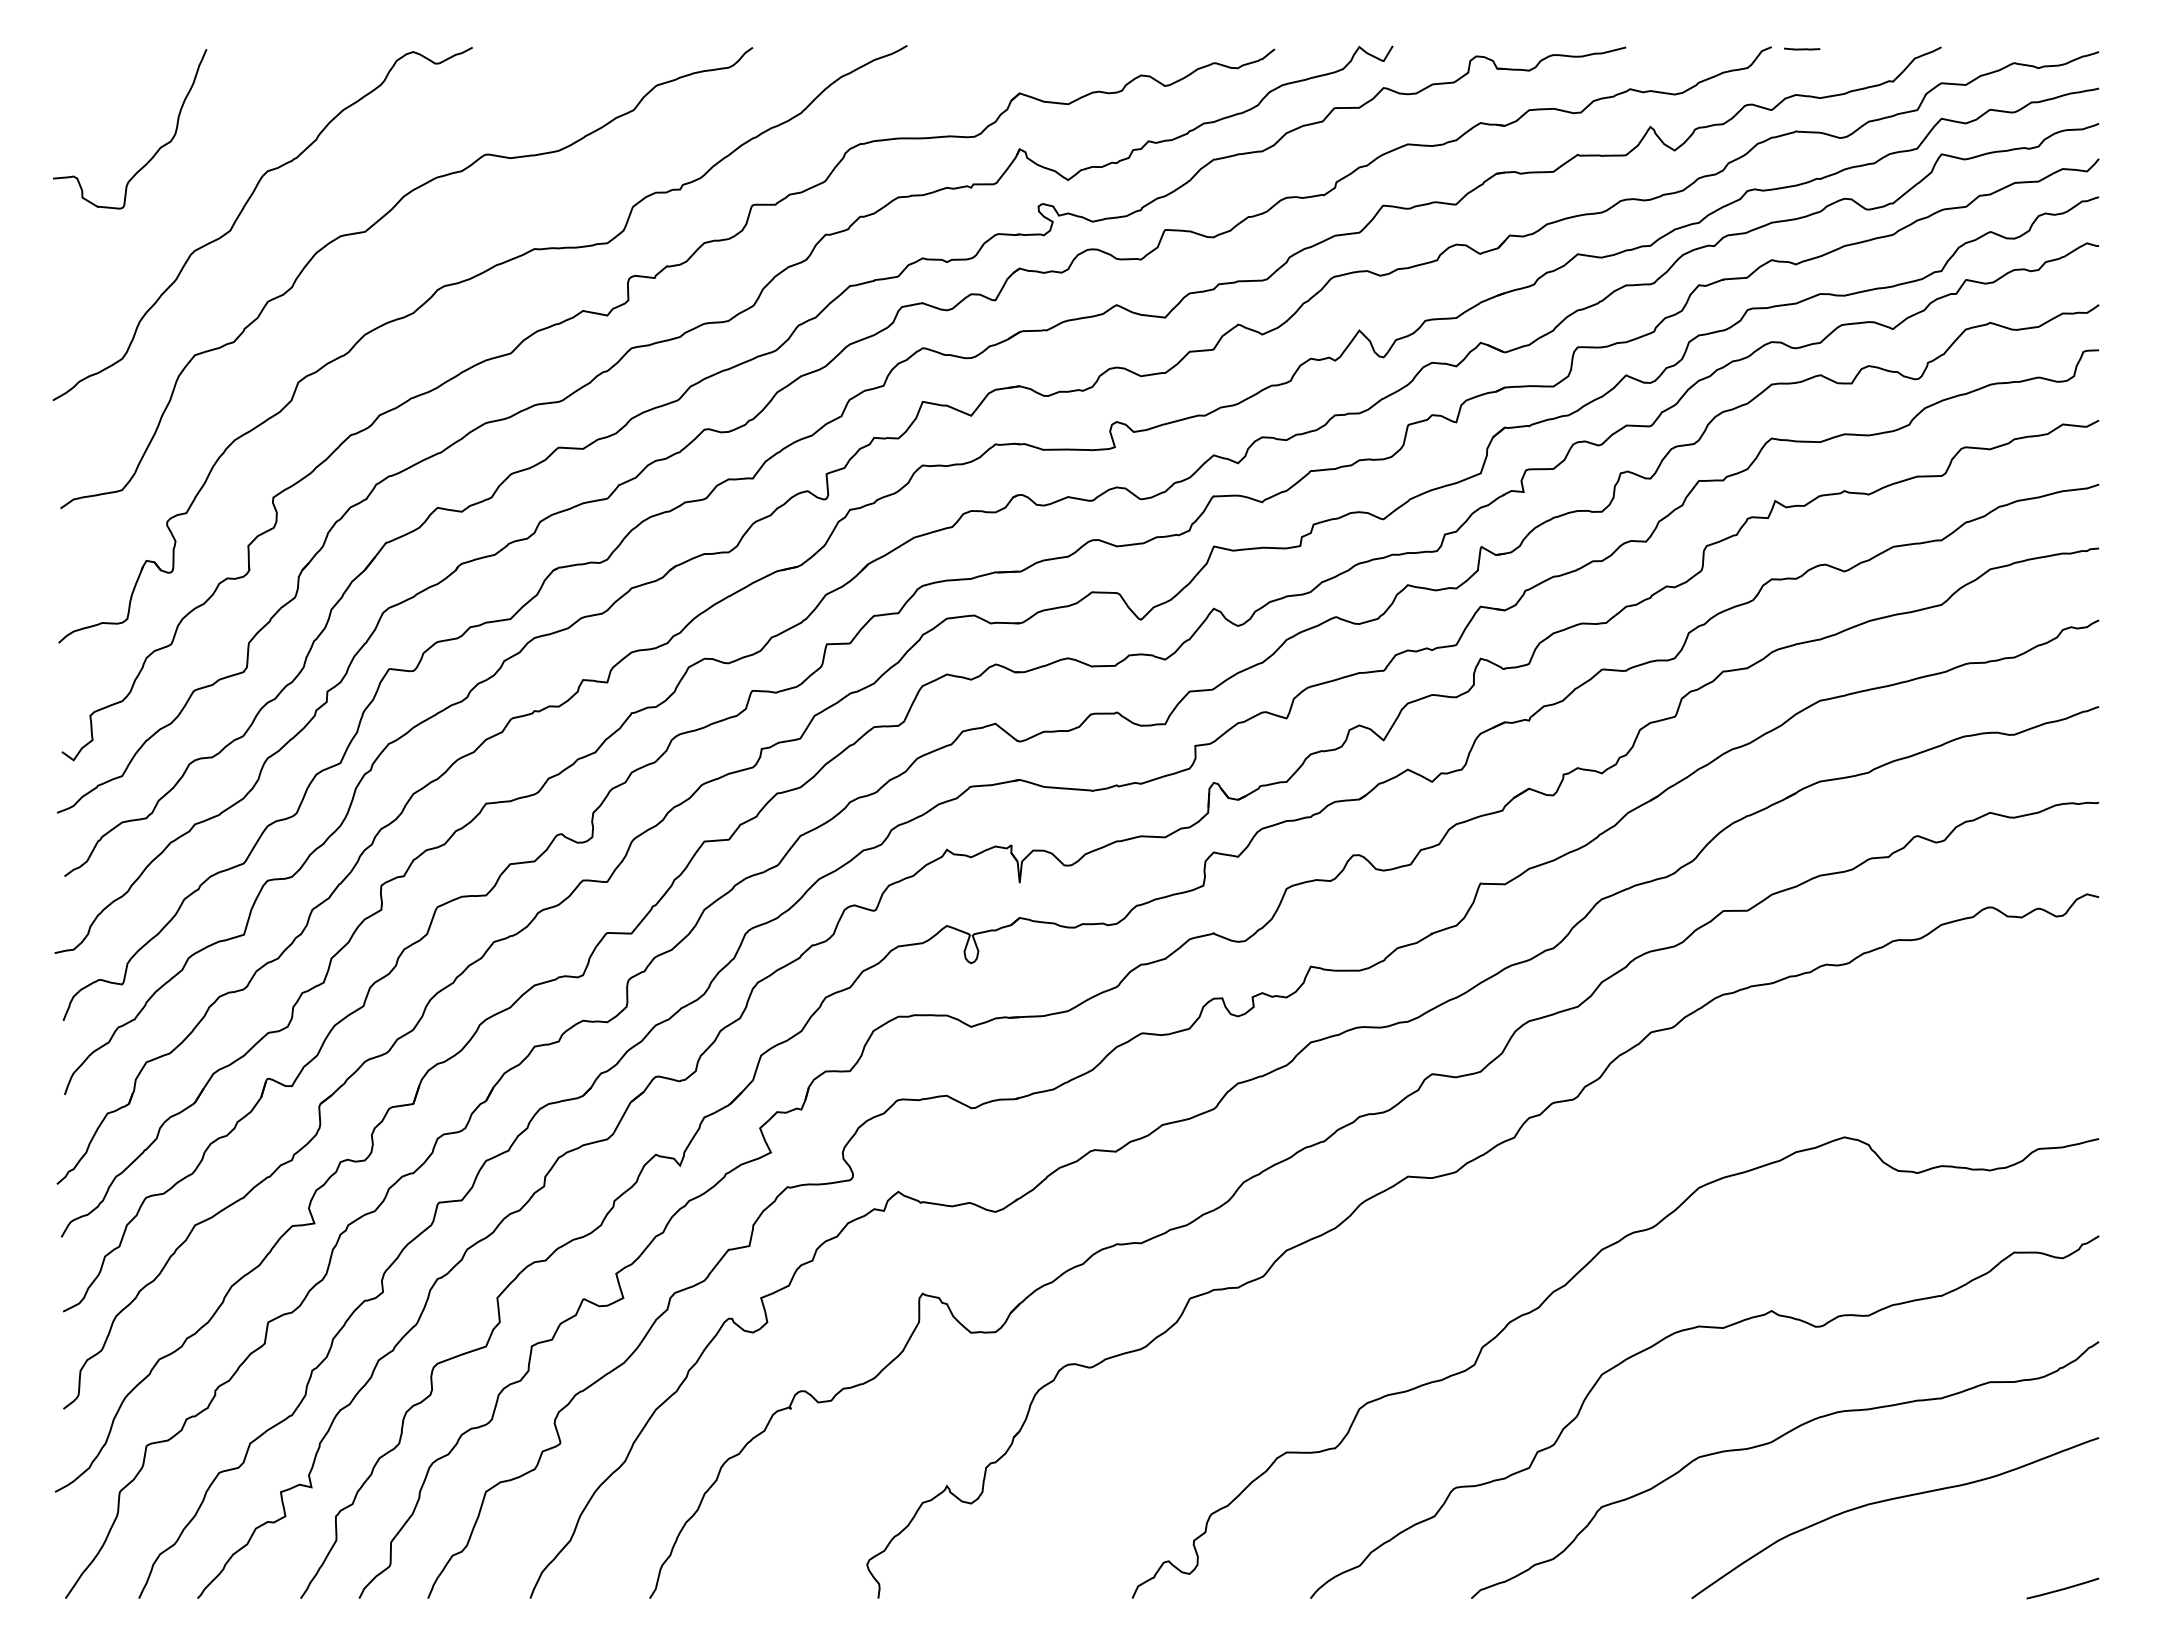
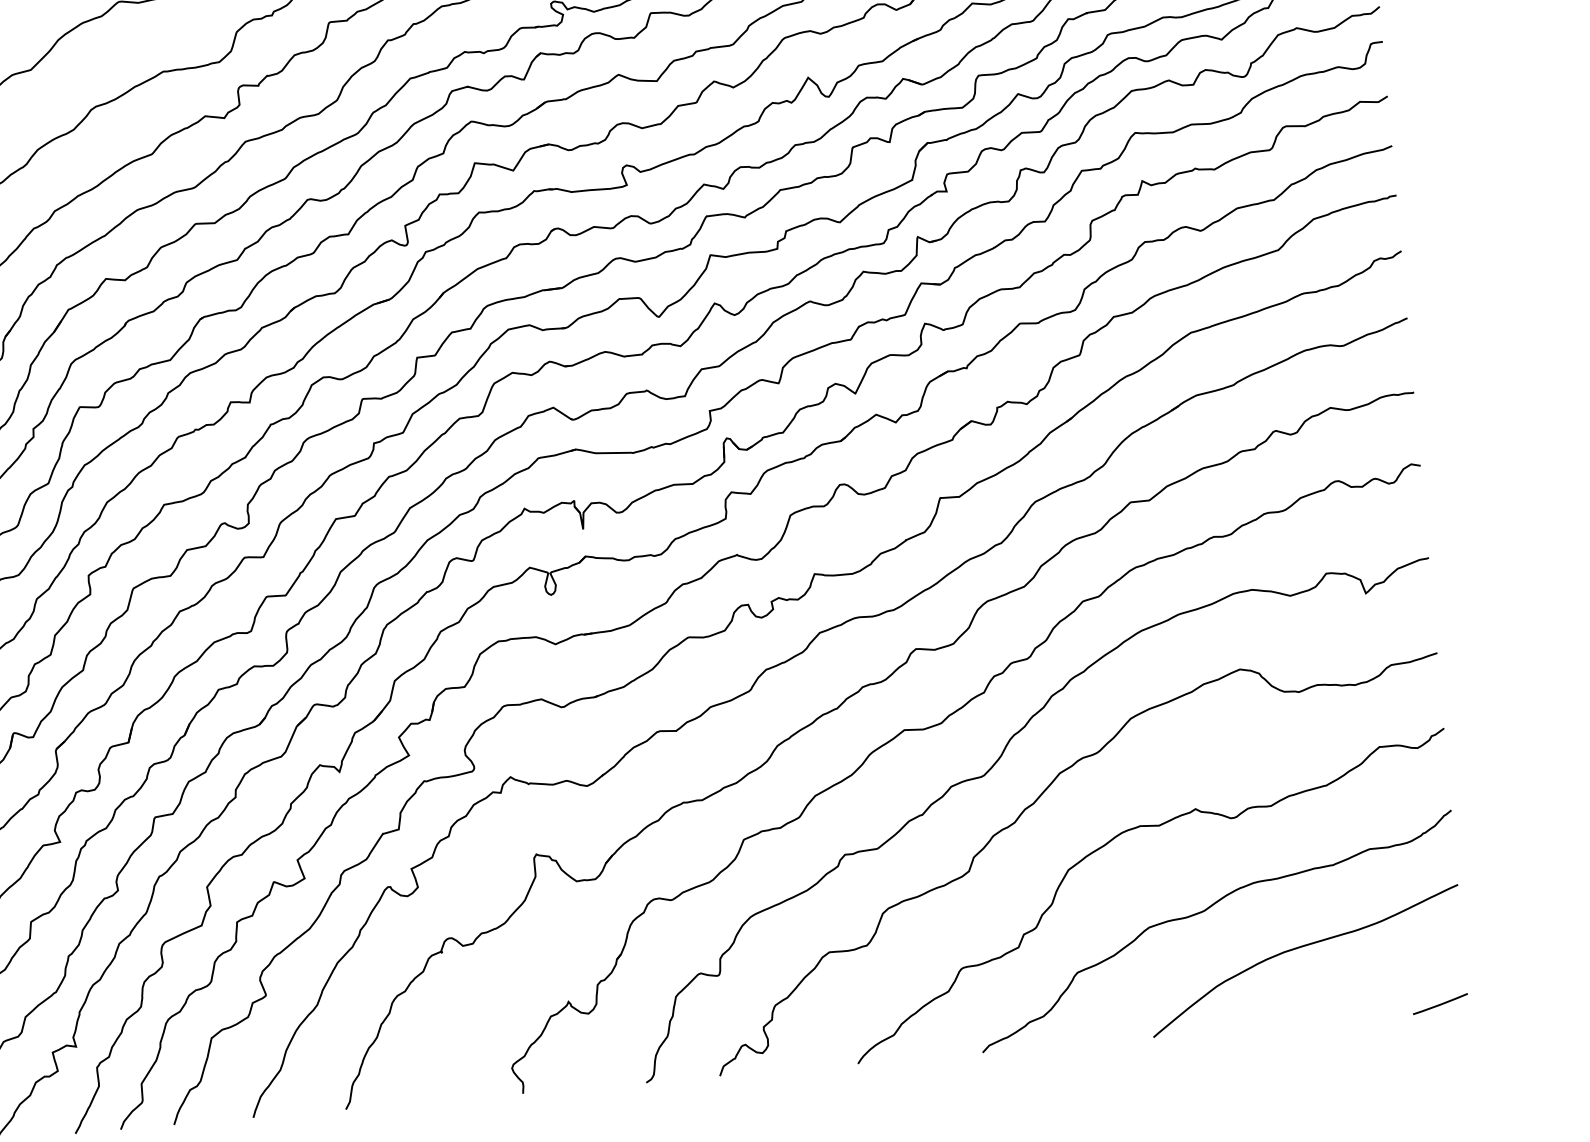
curve: (1509, 1241) -> (987, 773), added

